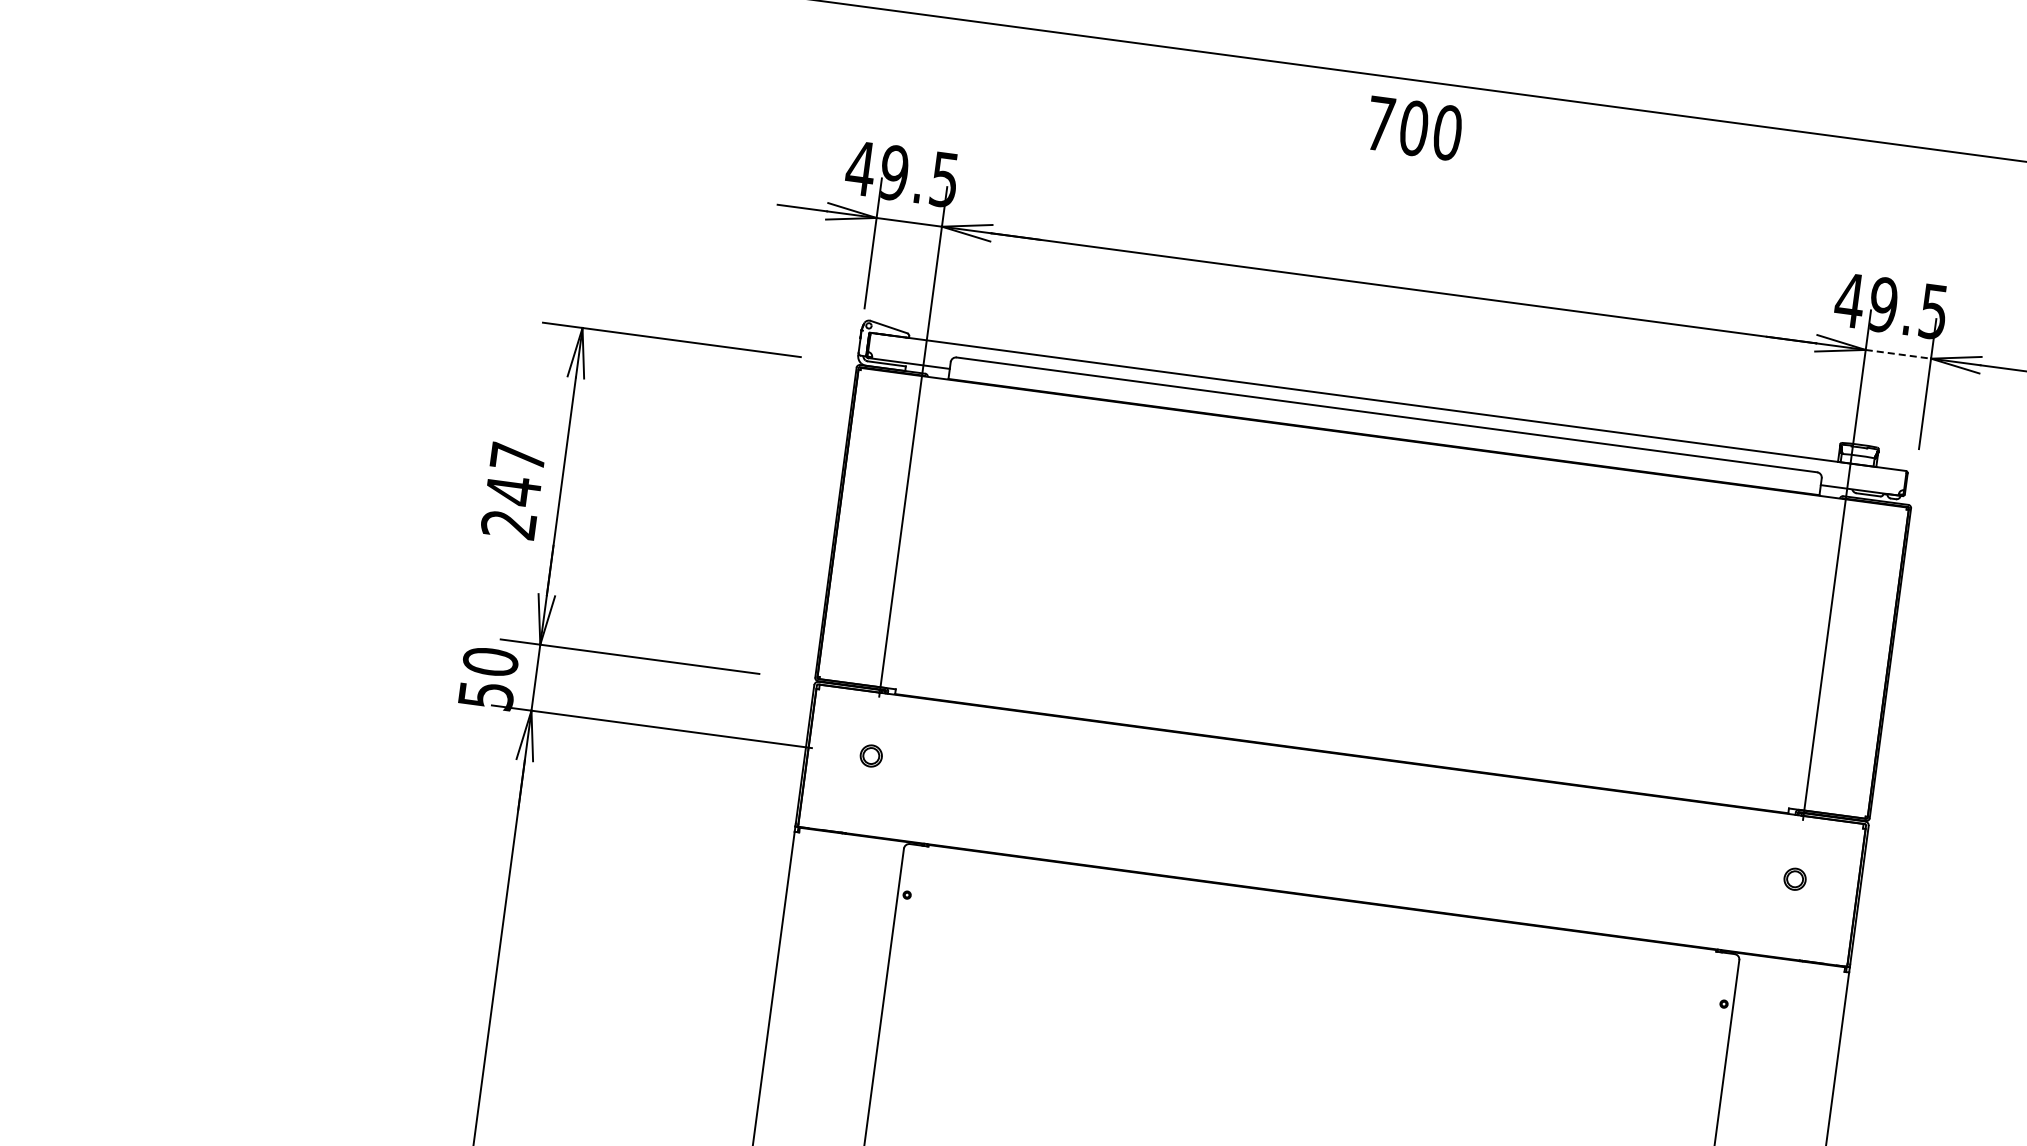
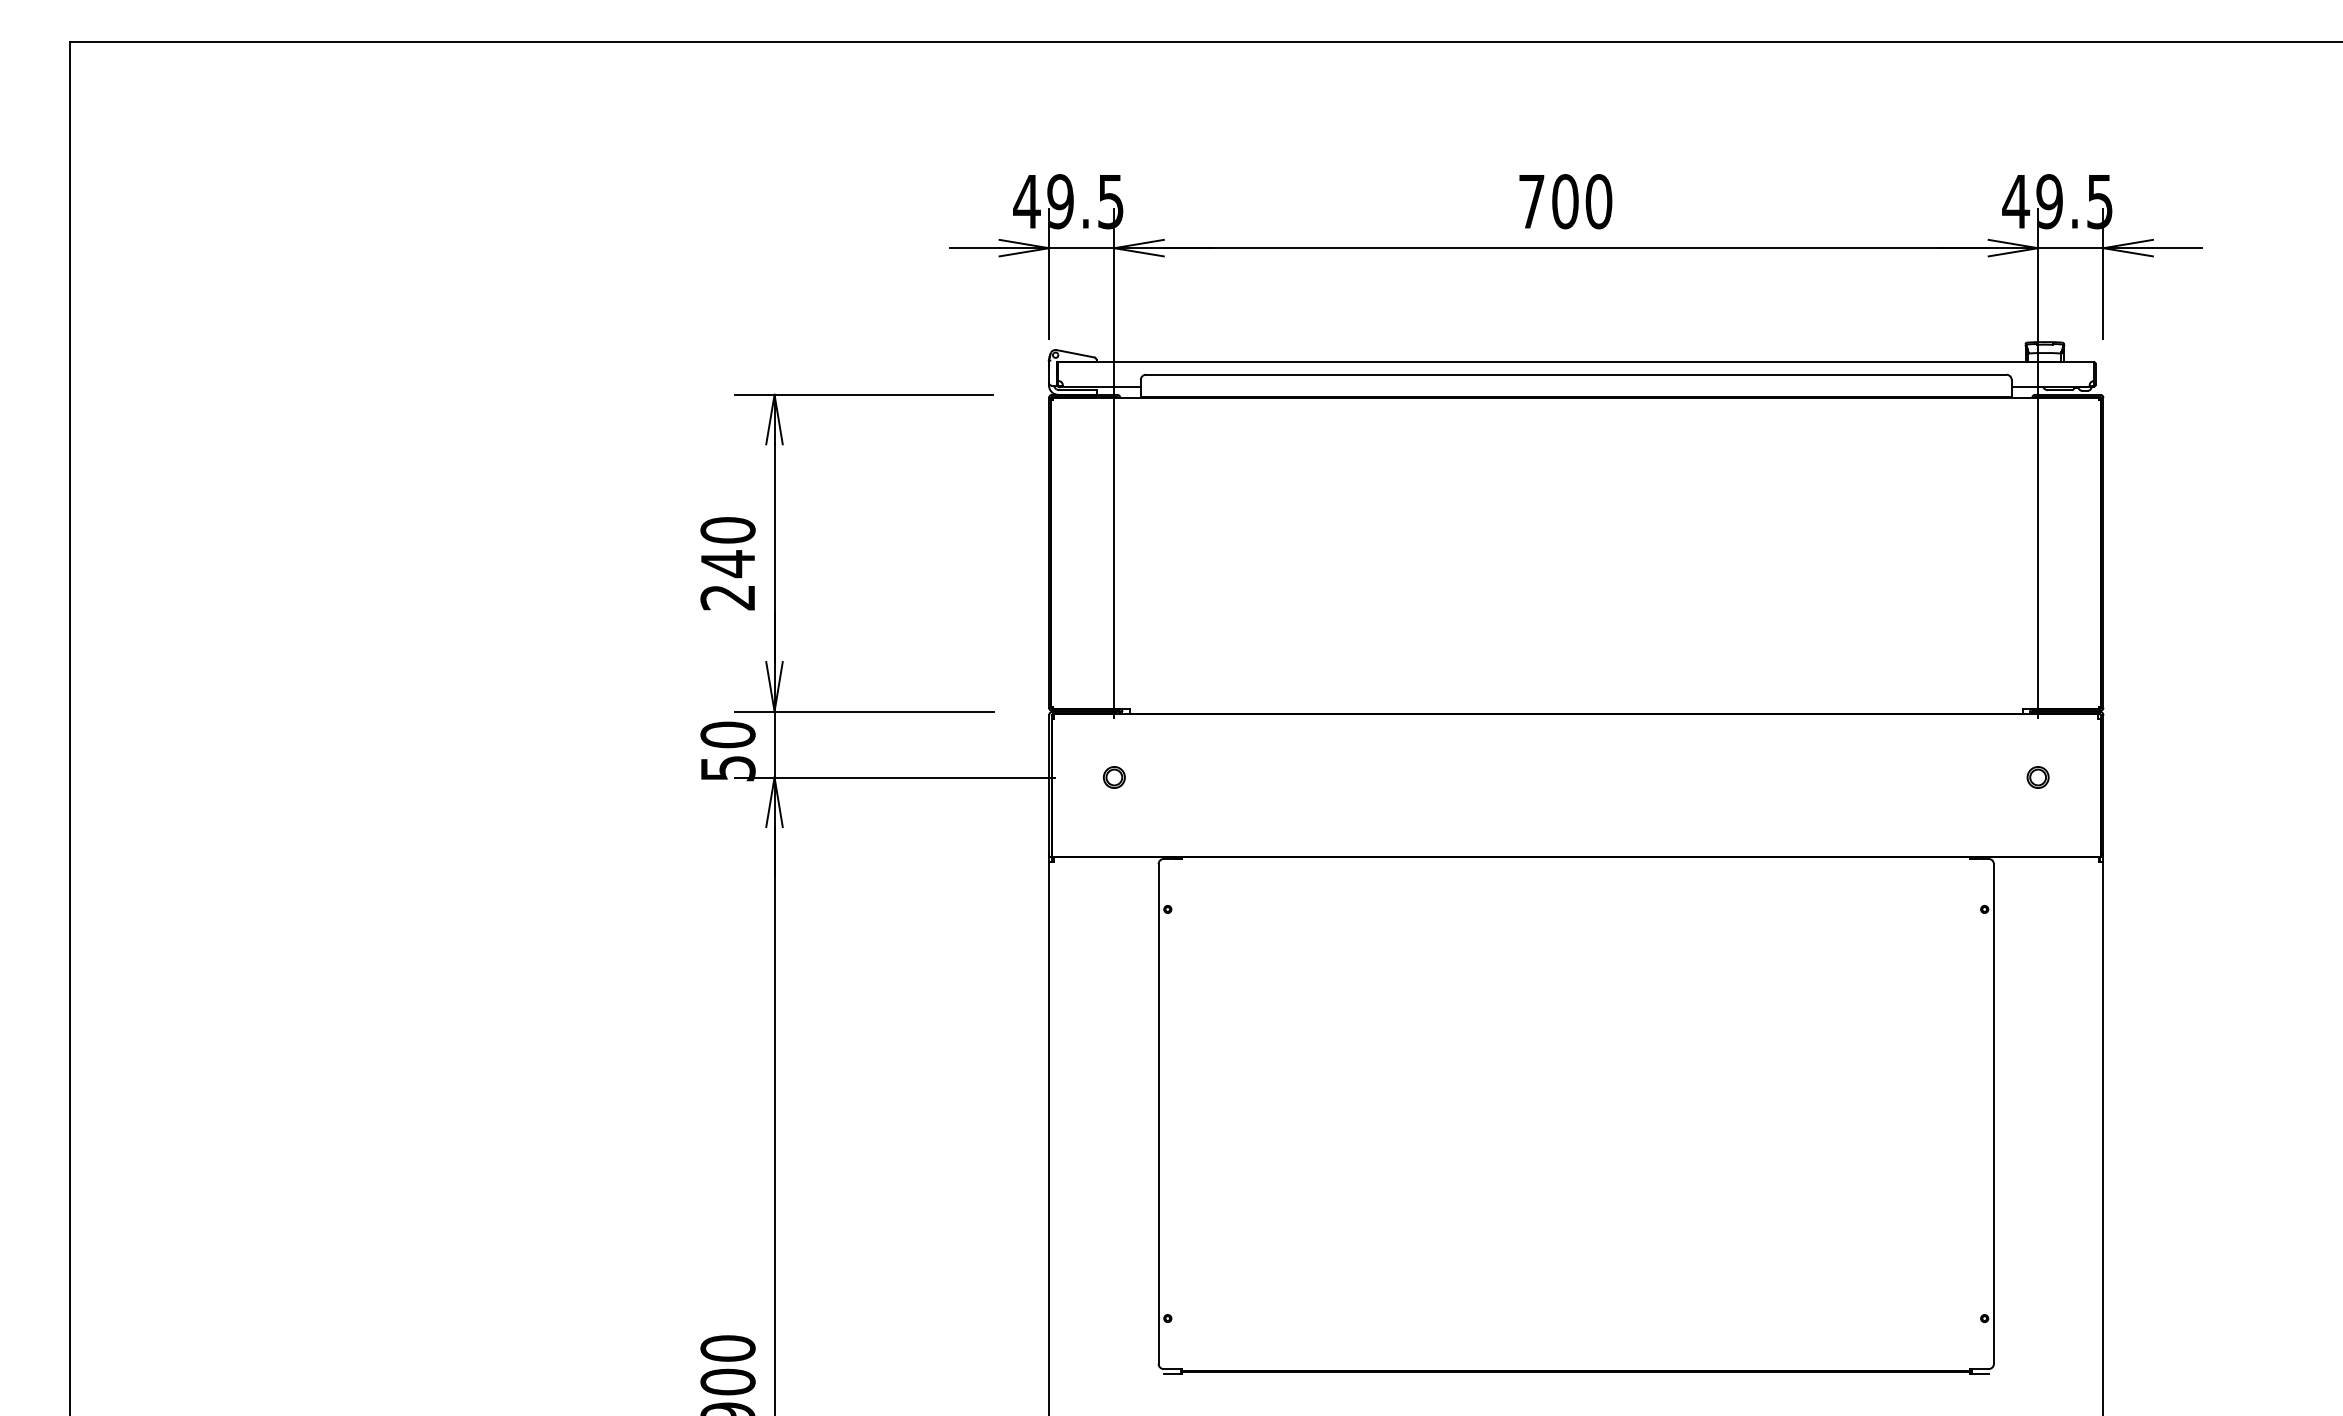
text: (1414, 128) -> (1565, 201), moved
line: (1898, 354) -> (2070, 248), dashed -> solid
text: (517, 457) -> (727, 530), 247 -> 240

